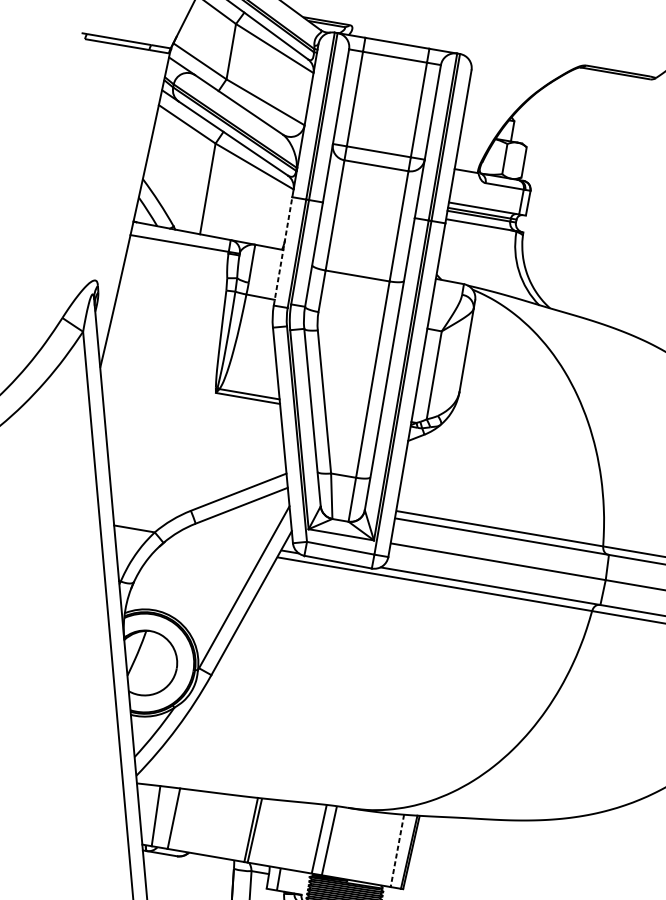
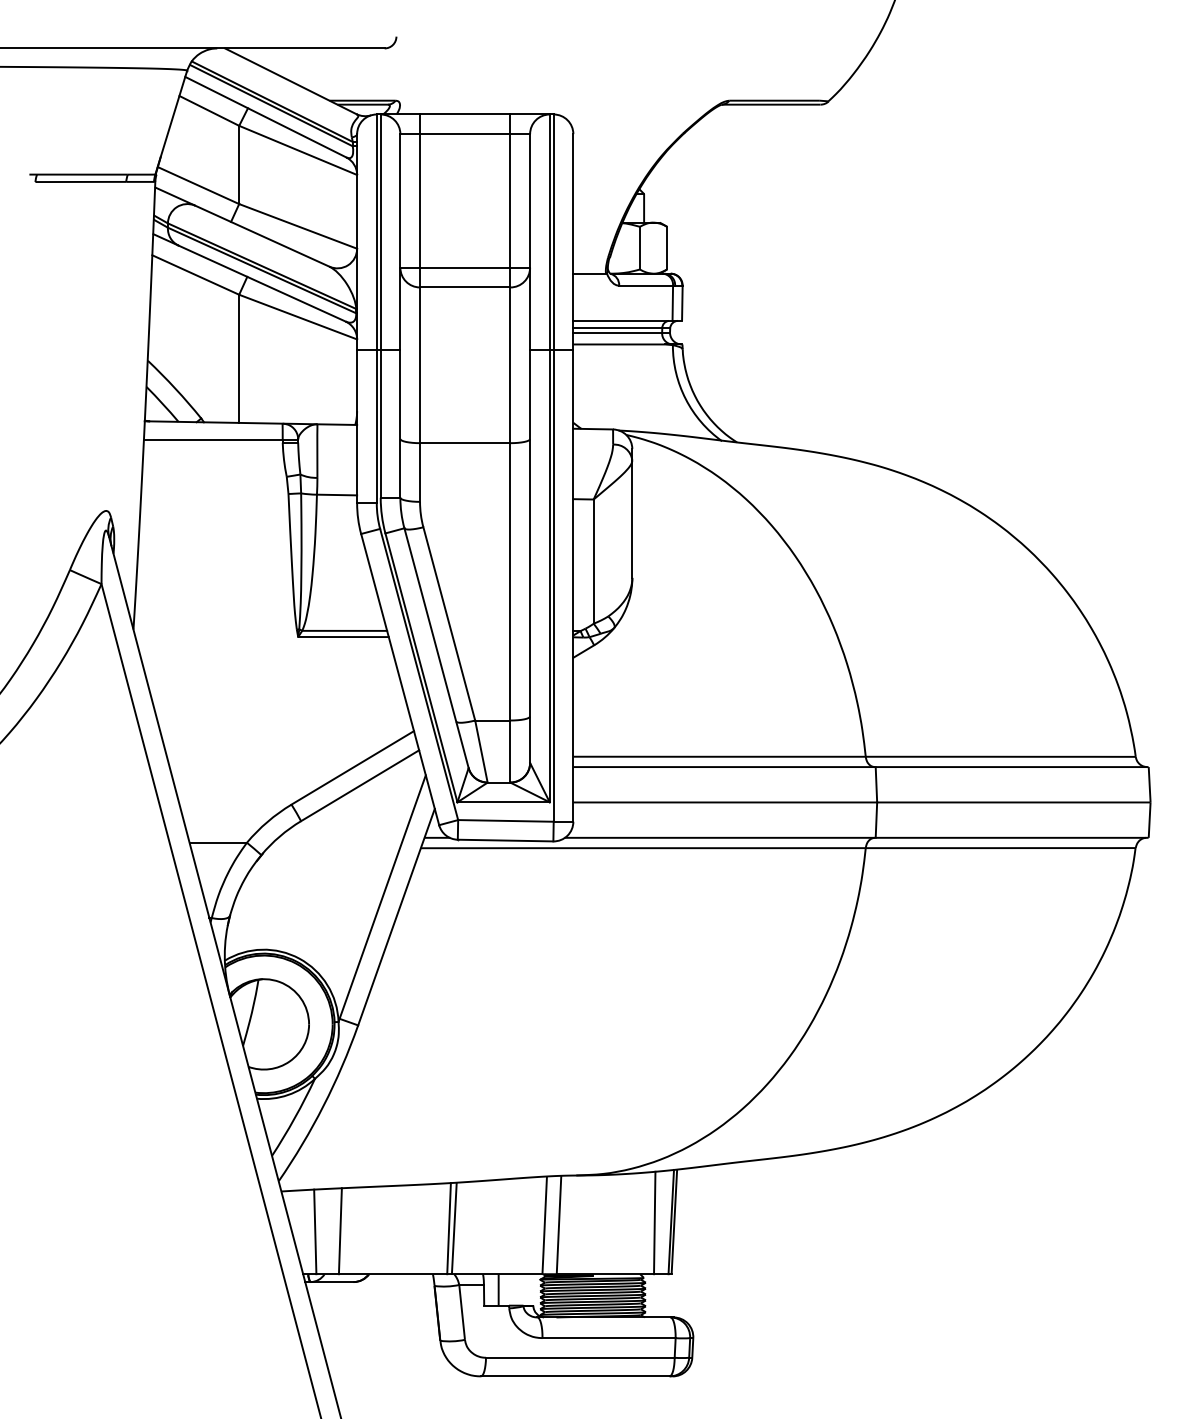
line: (283, 251) -> (357, 426), dashed -> solid
line: (397, 851) -> (654, 1223), dashed -> solid

